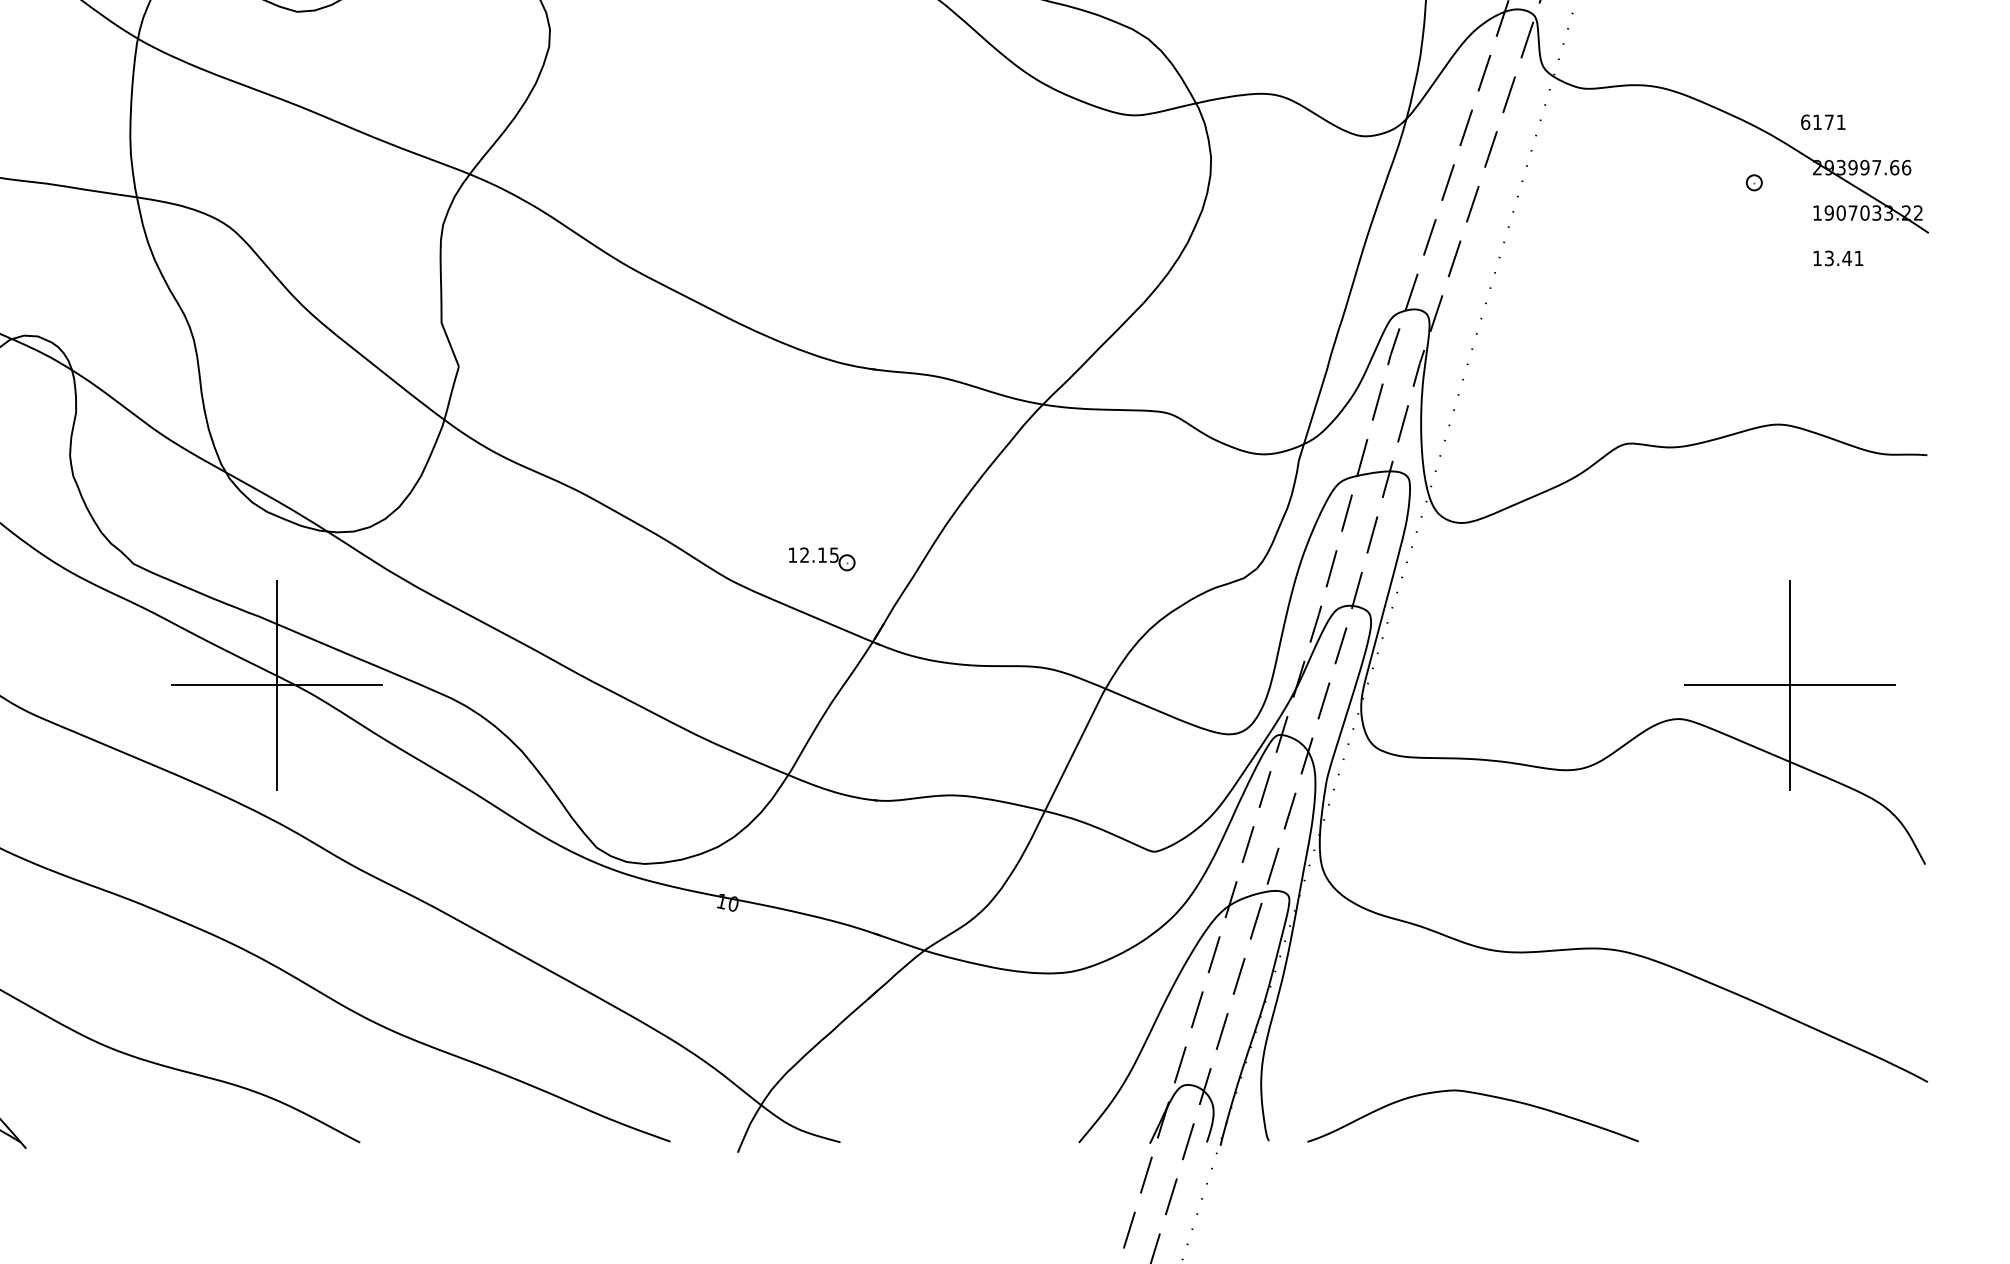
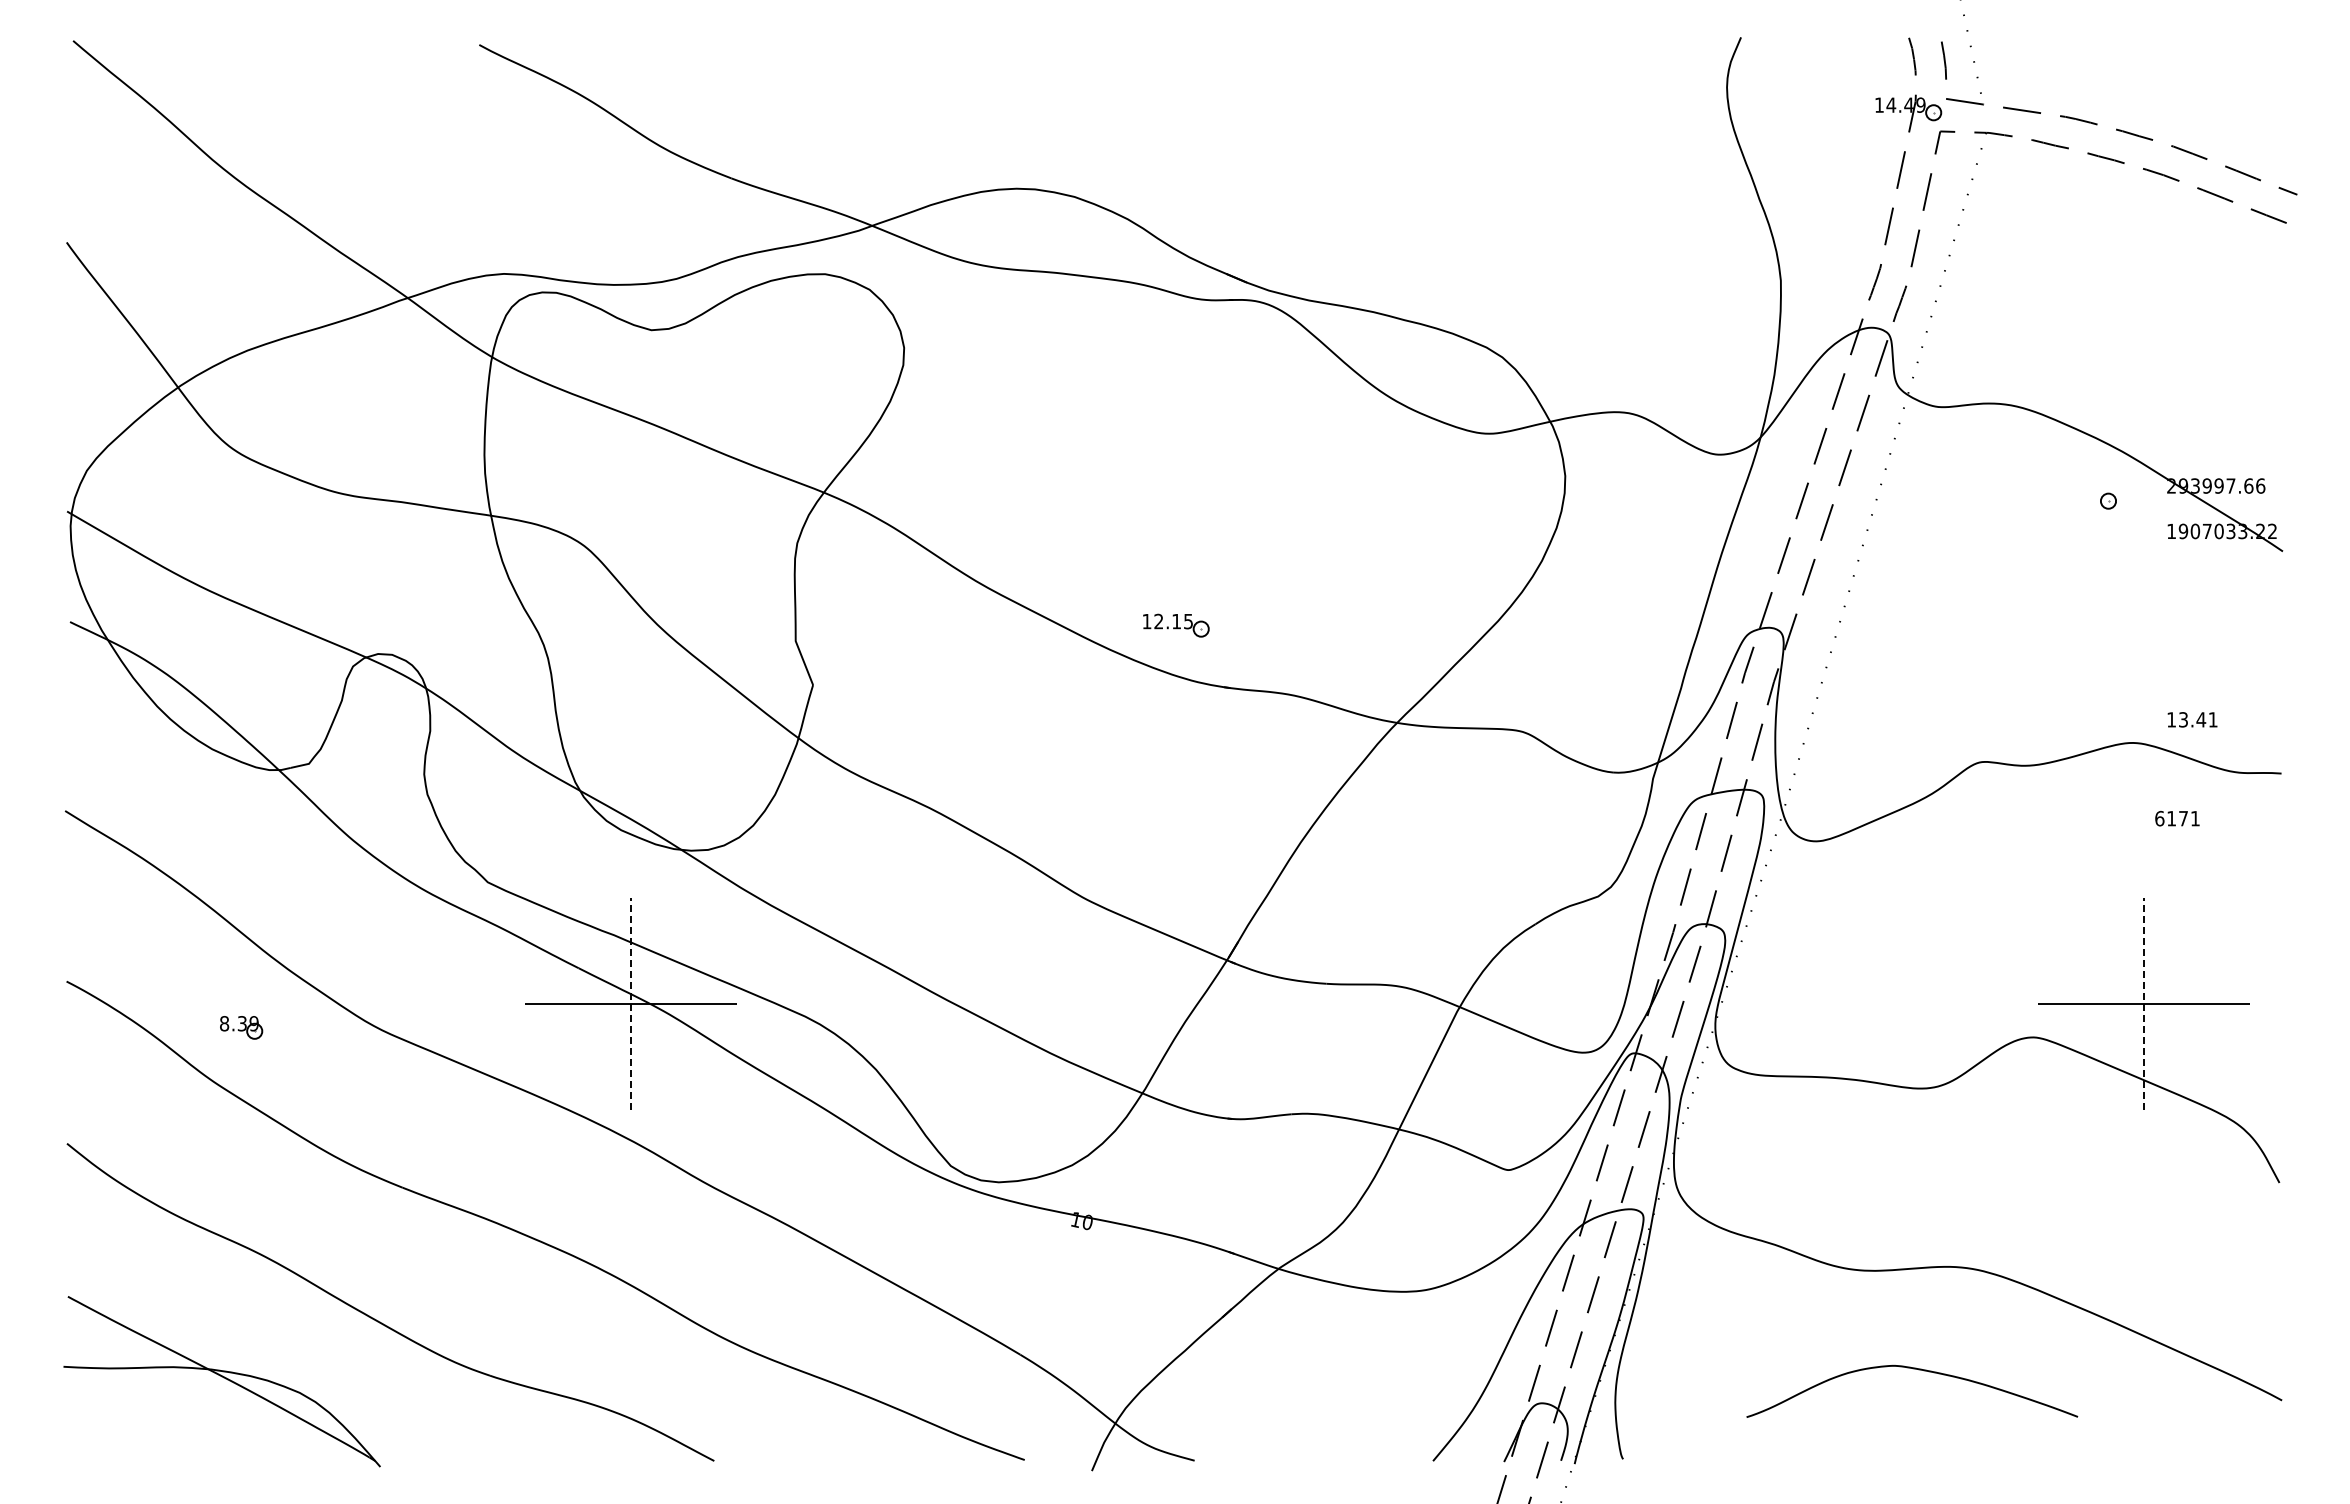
text: (1823, 122) -> (2177, 818), moved
text: (1838, 258) -> (2192, 719), moved
part: (822, 559) -> (1176, 625), moved
line: (276, 685) -> (630, 1003), solid -> dashed
line: (1789, 685) -> (2143, 1003), solid -> dashed
curve: (1479, 1095) -> (1918, 1370), moved

